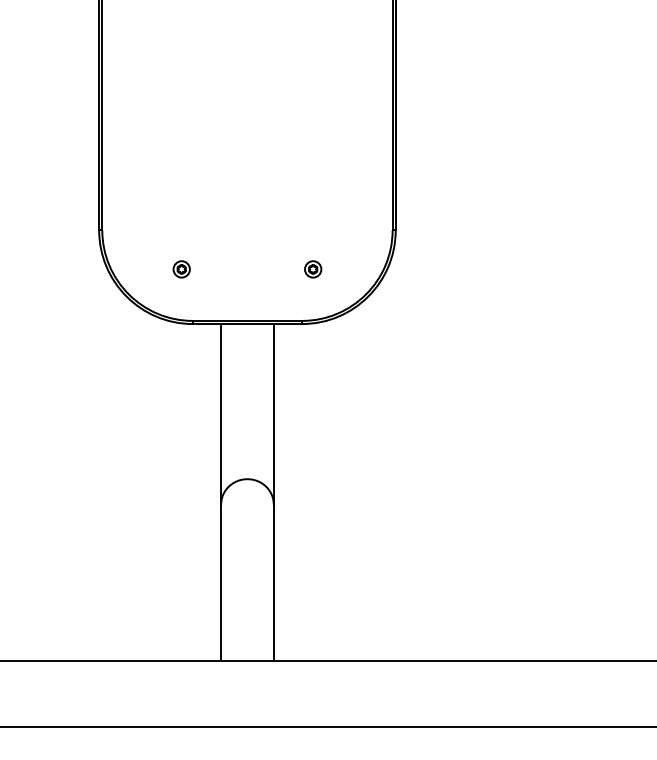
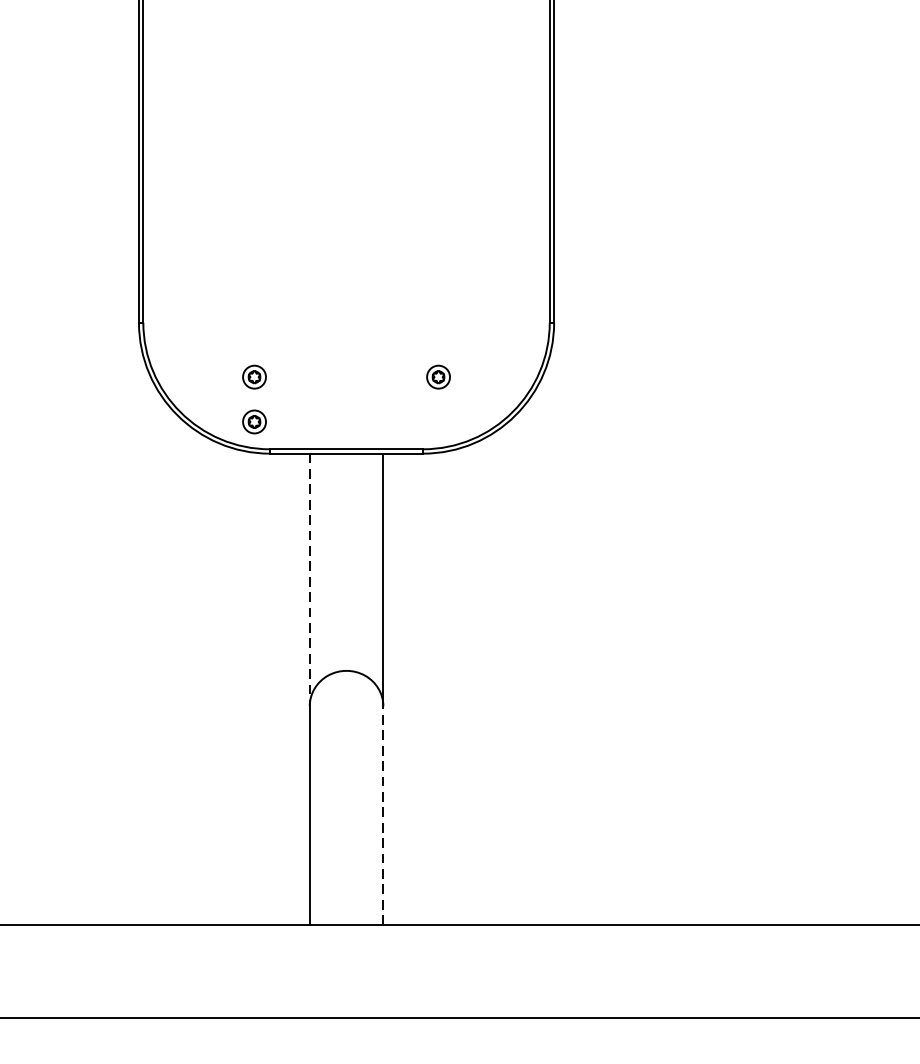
part: (181, 301) -> (254, 422), added
line: (221, 414) -> (310, 580), solid -> dashed
line: (273, 582) -> (383, 815), solid -> dashed

